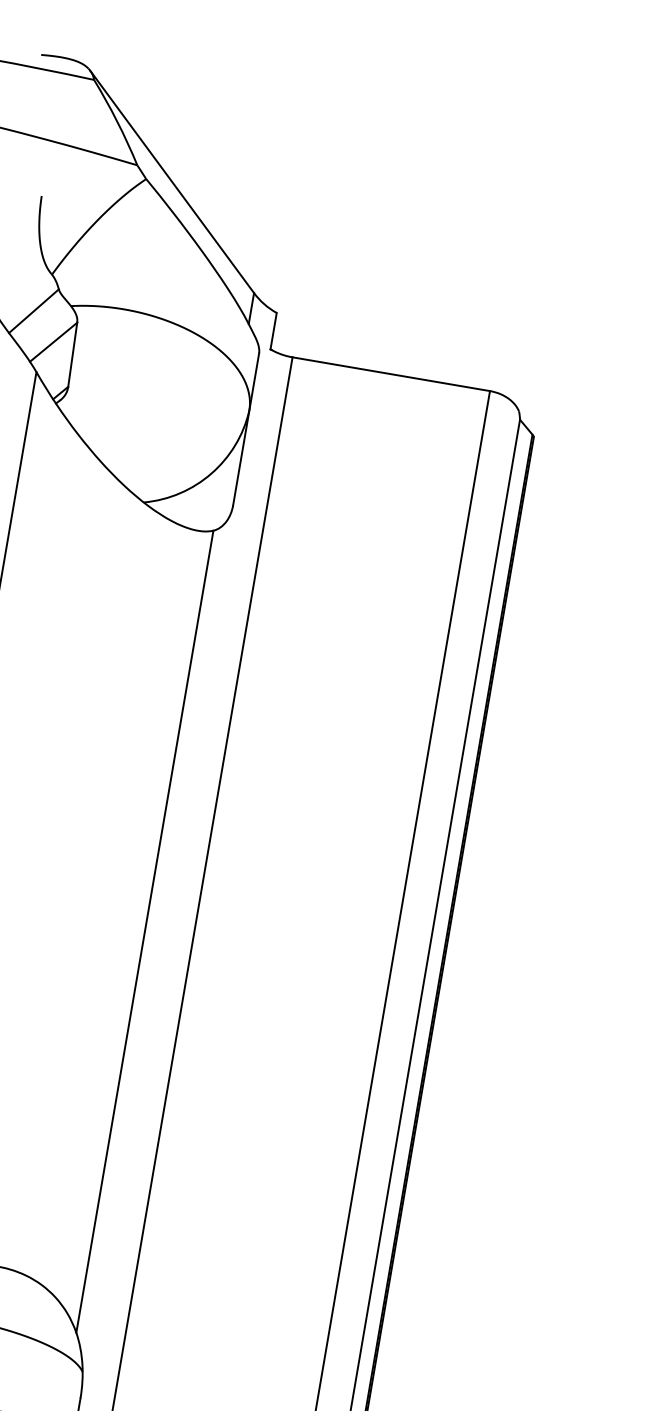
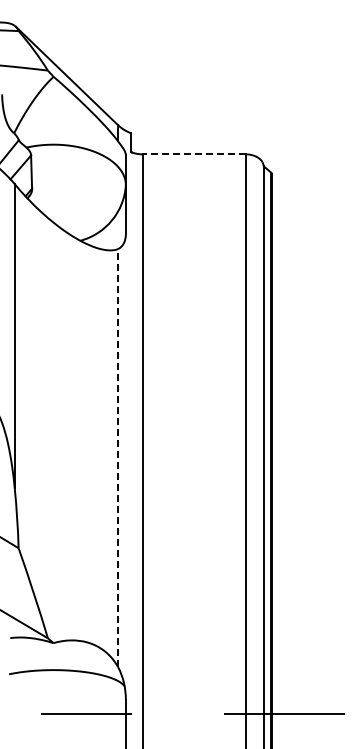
line: (391, 374) -> (194, 154), solid -> dashed
line: (145, 930) -> (118, 457), solid -> dashed

